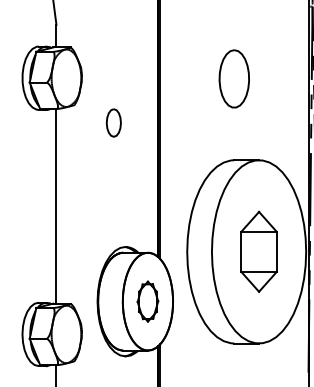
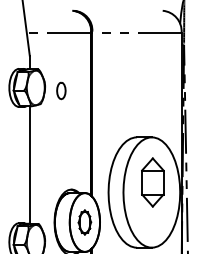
part: (233, 79) -> (136, 88), removed
part: (114, 122) -> (61, 90), moved
part: (258, 251) -> (152, 182), moved

